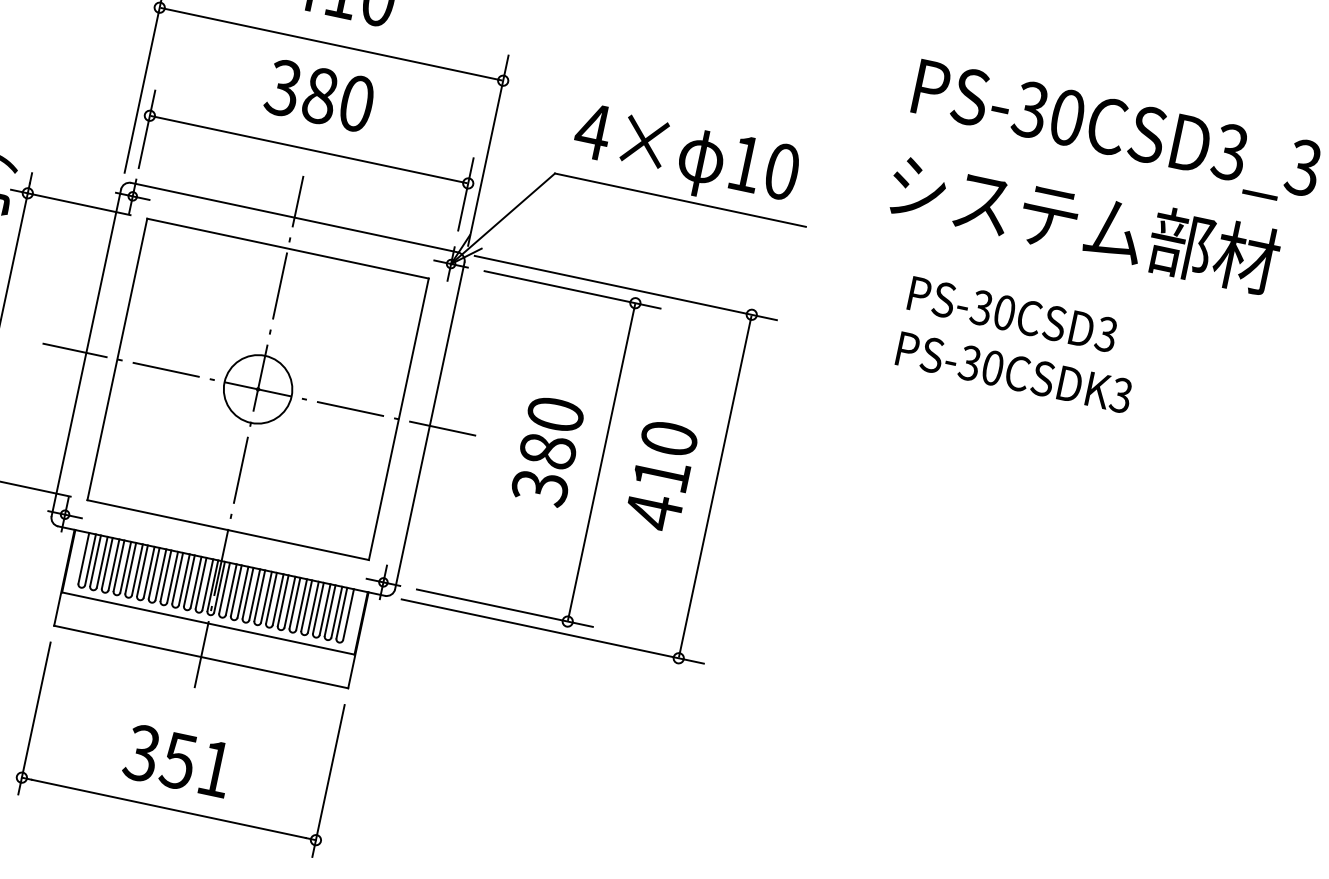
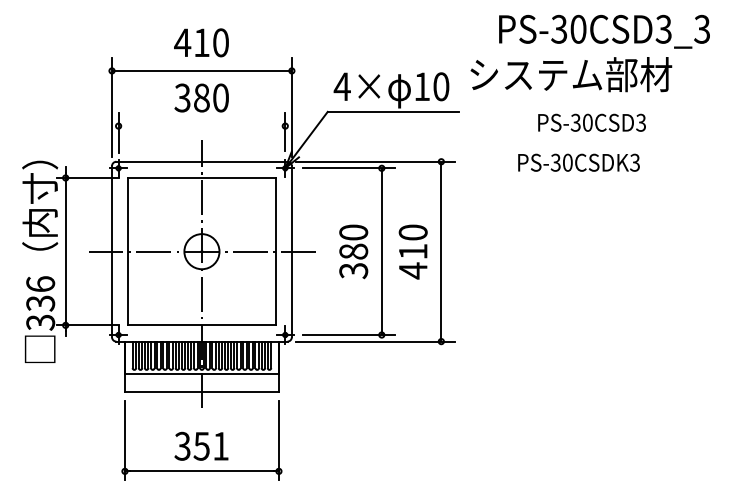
line: (308, 150) -> (201, 126), removed
text: (1084, 223) -> (571, 74), moved
text: (1011, 313) -> (591, 122), moved

